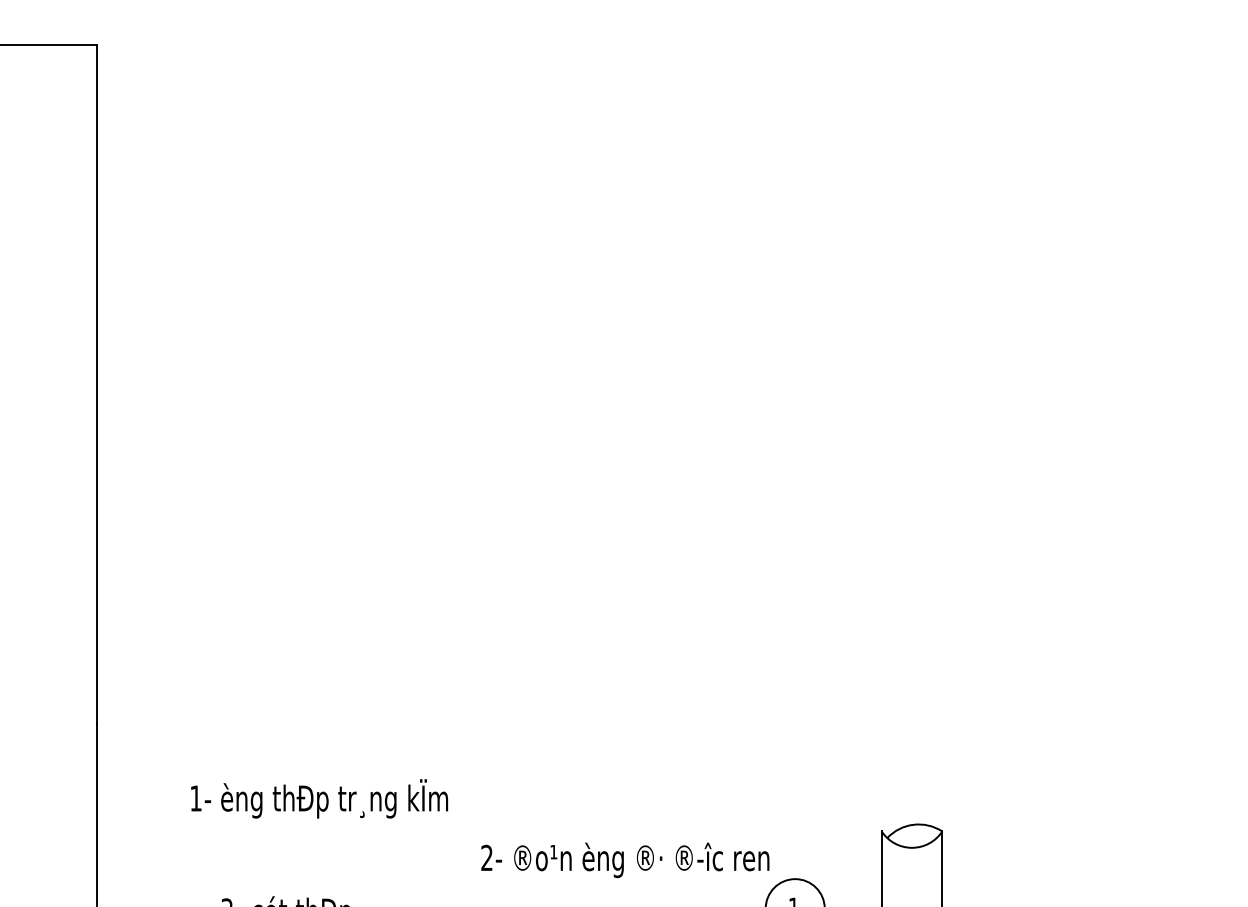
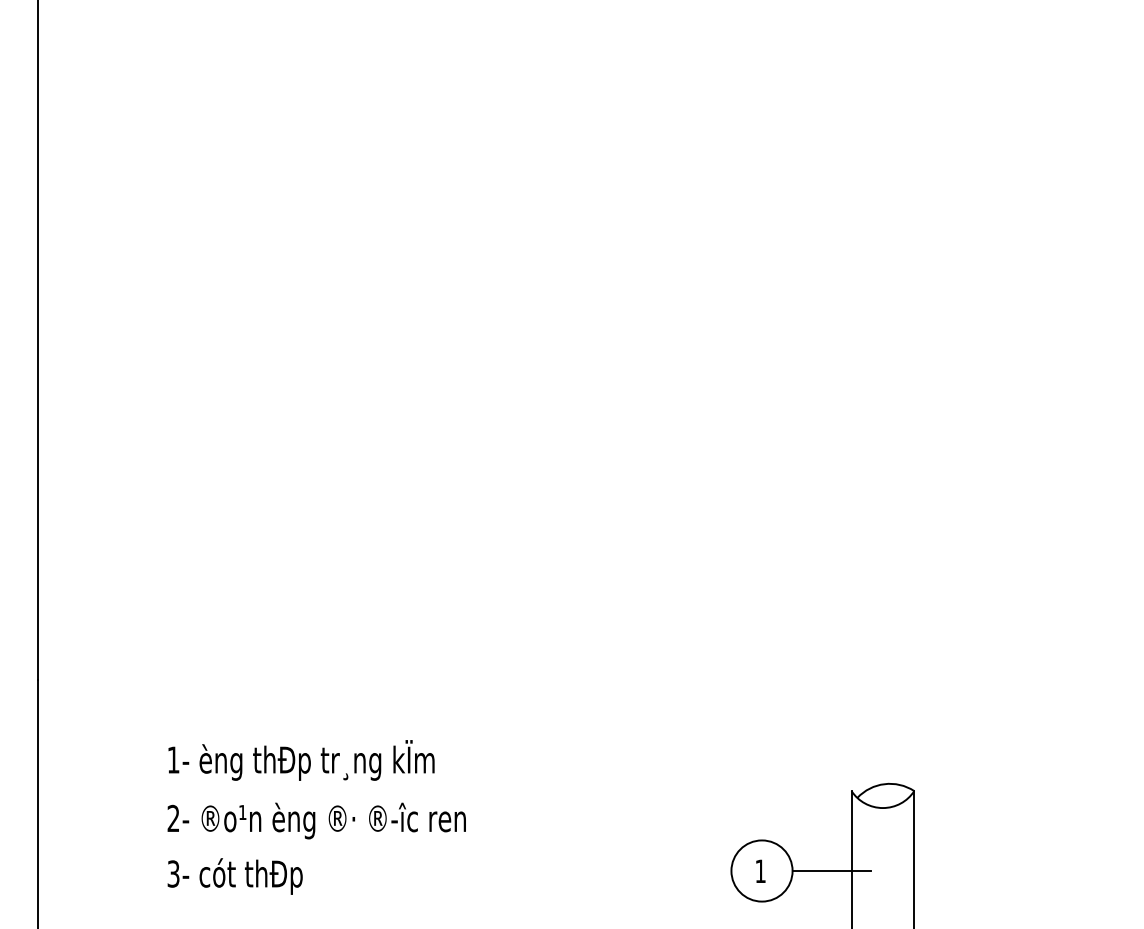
text: (319, 798) -> (301, 760), moved
text: (625, 860) -> (316, 821), moved

